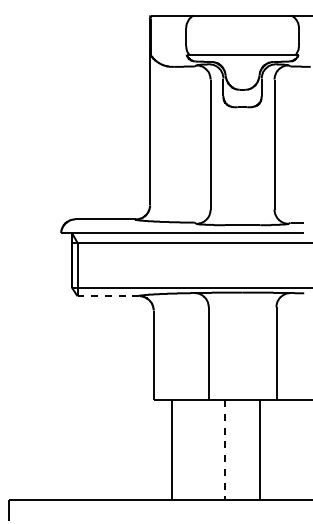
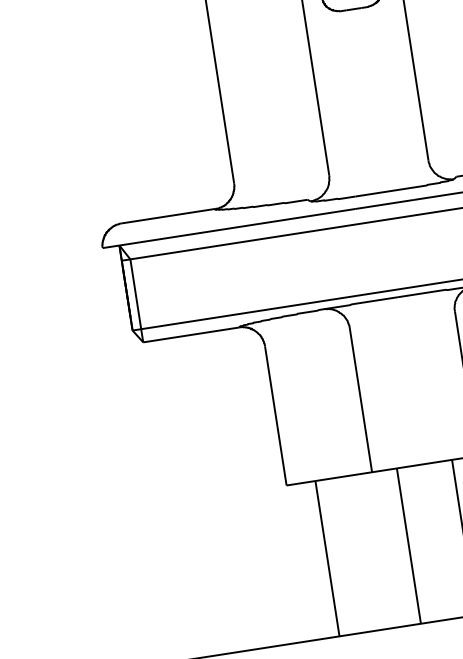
line: (108, 296) -> (191, 335), dashed -> solid
line: (224, 450) -> (408, 546), dashed -> solid

